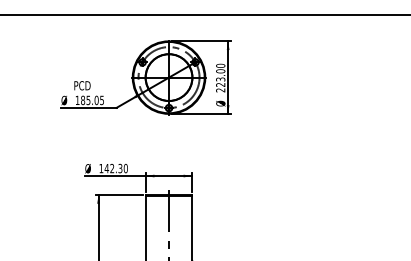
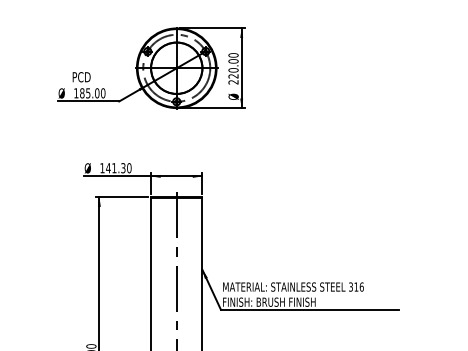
text: (220, 79) -> (233, 70), 223.00 -> 220.00
text: (102, 100) -> (103, 93), 185.05 -> 185.00
text: (112, 168) -> (114, 168), 142.30 -> 141.30

